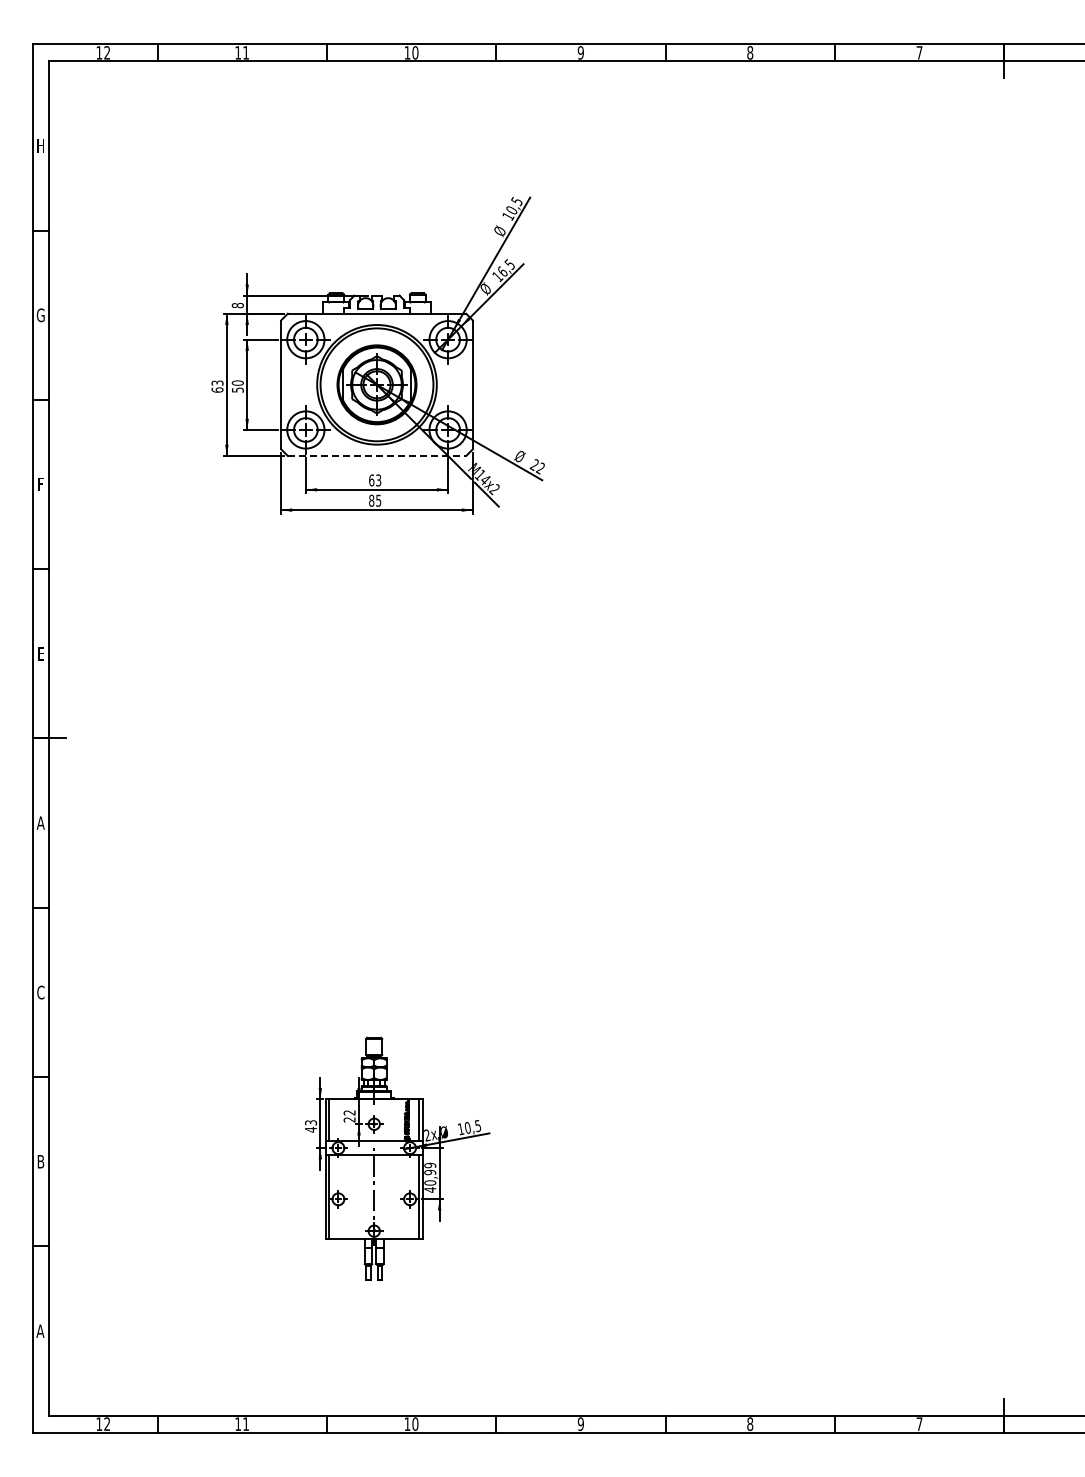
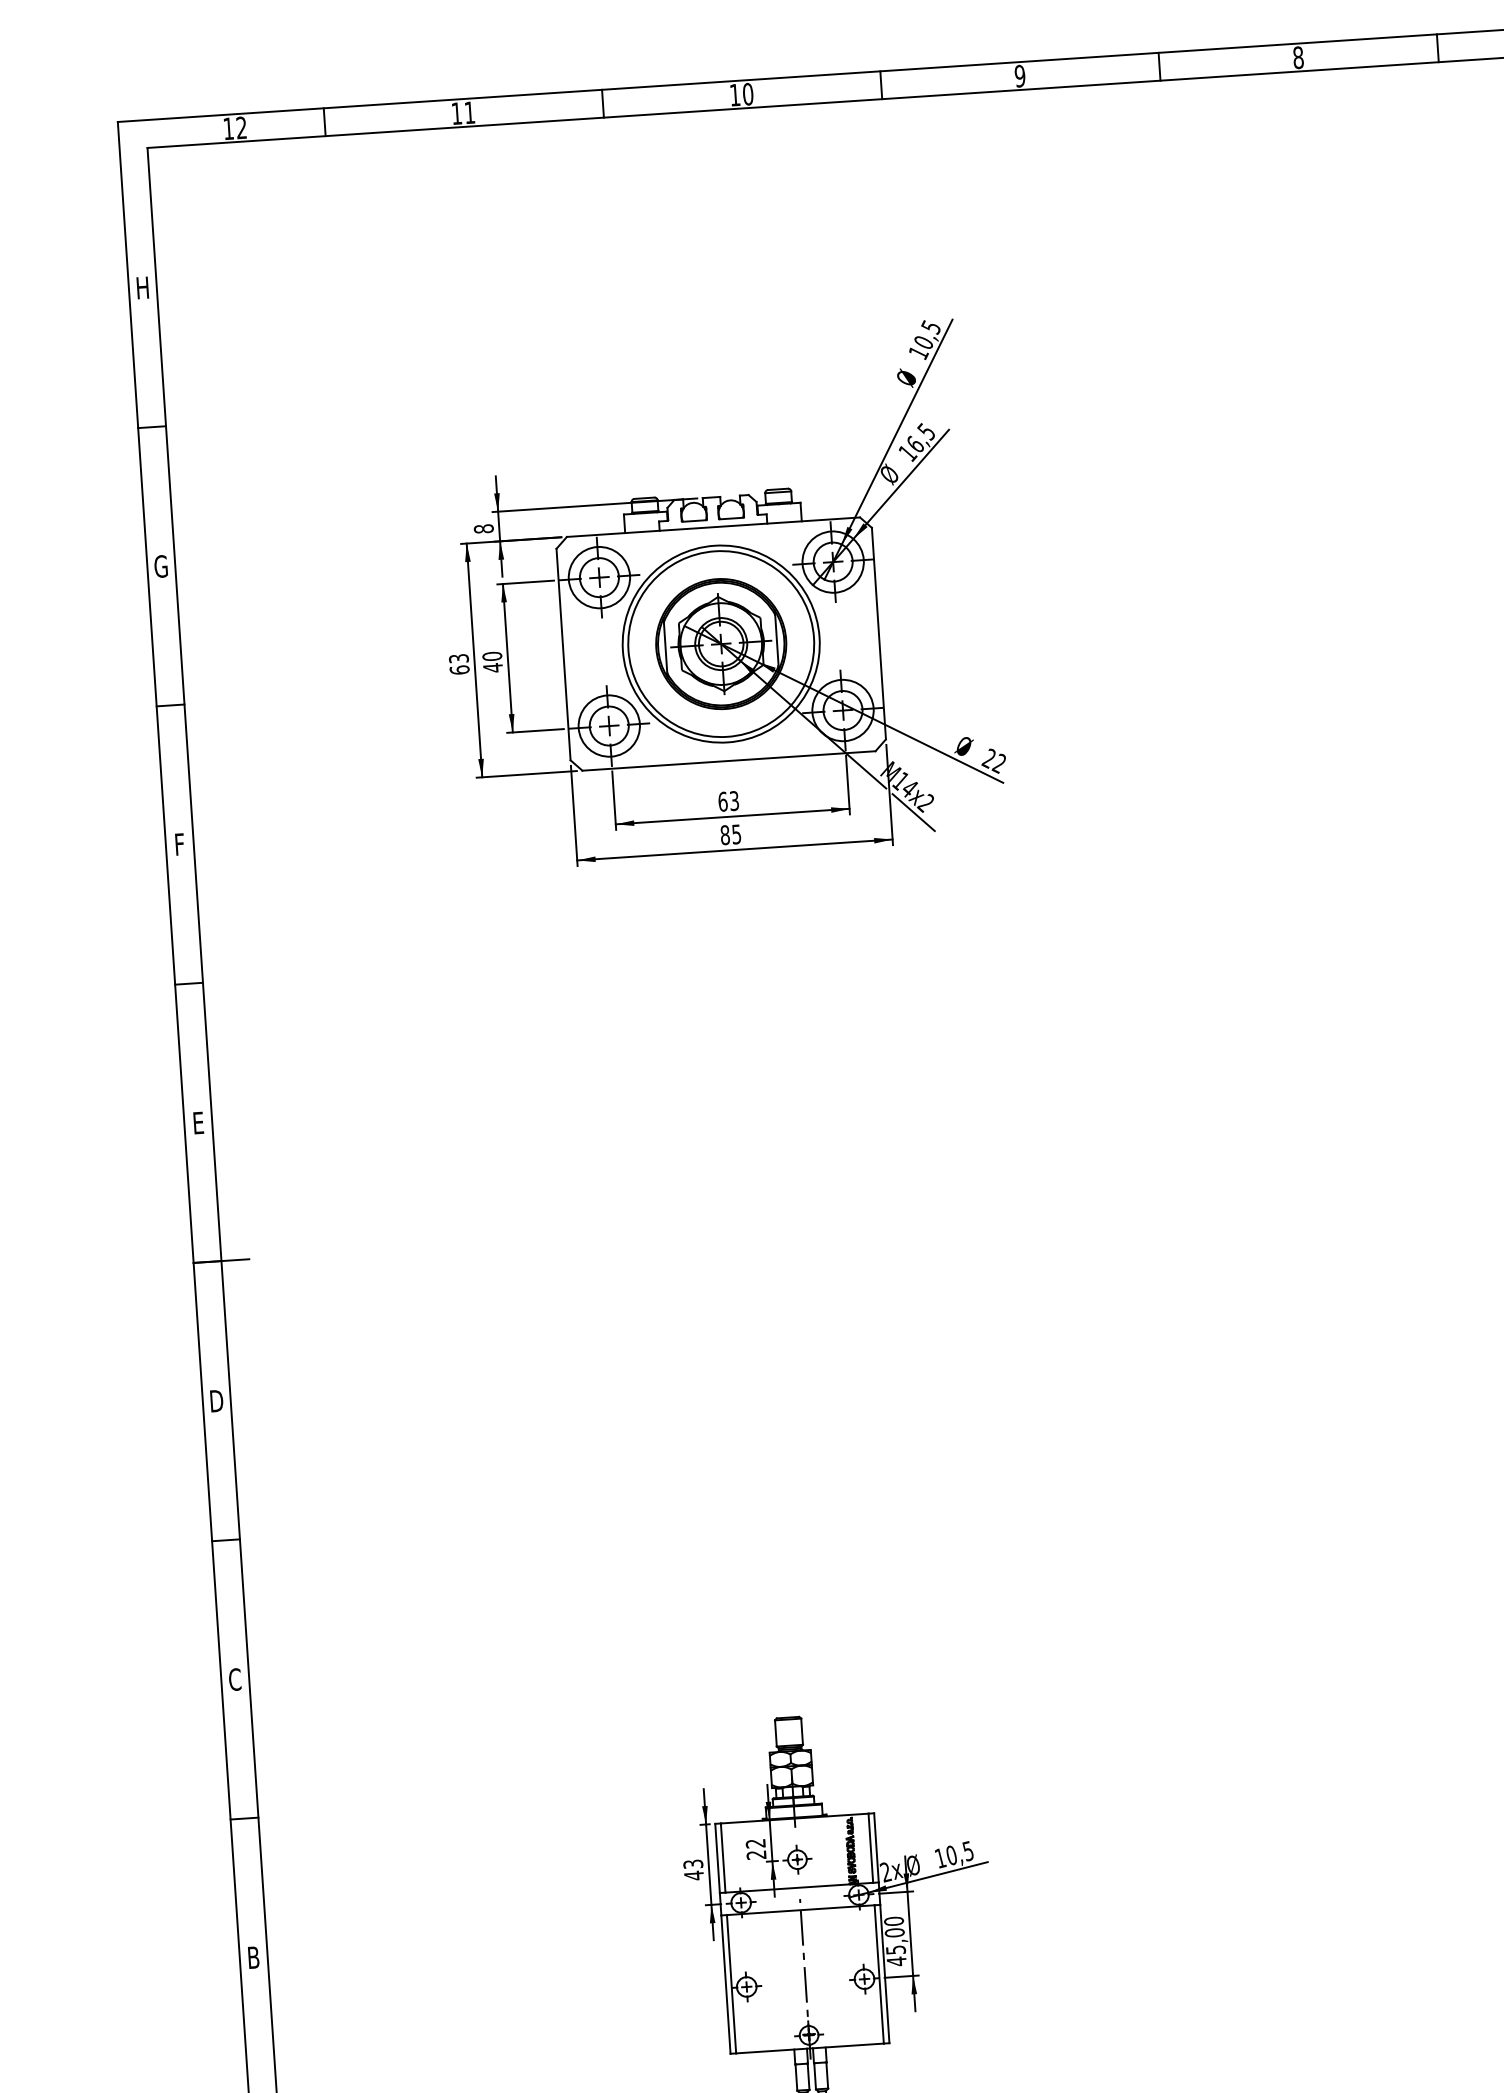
text: (237, 389) -> (492, 666), 50 -> 40
line: (377, 455) -> (729, 760), dashed -> solid
text: (40, 822) -> (215, 1400), A -> D
text: (430, 1174) -> (895, 1936), 40,99 -> 45,00

